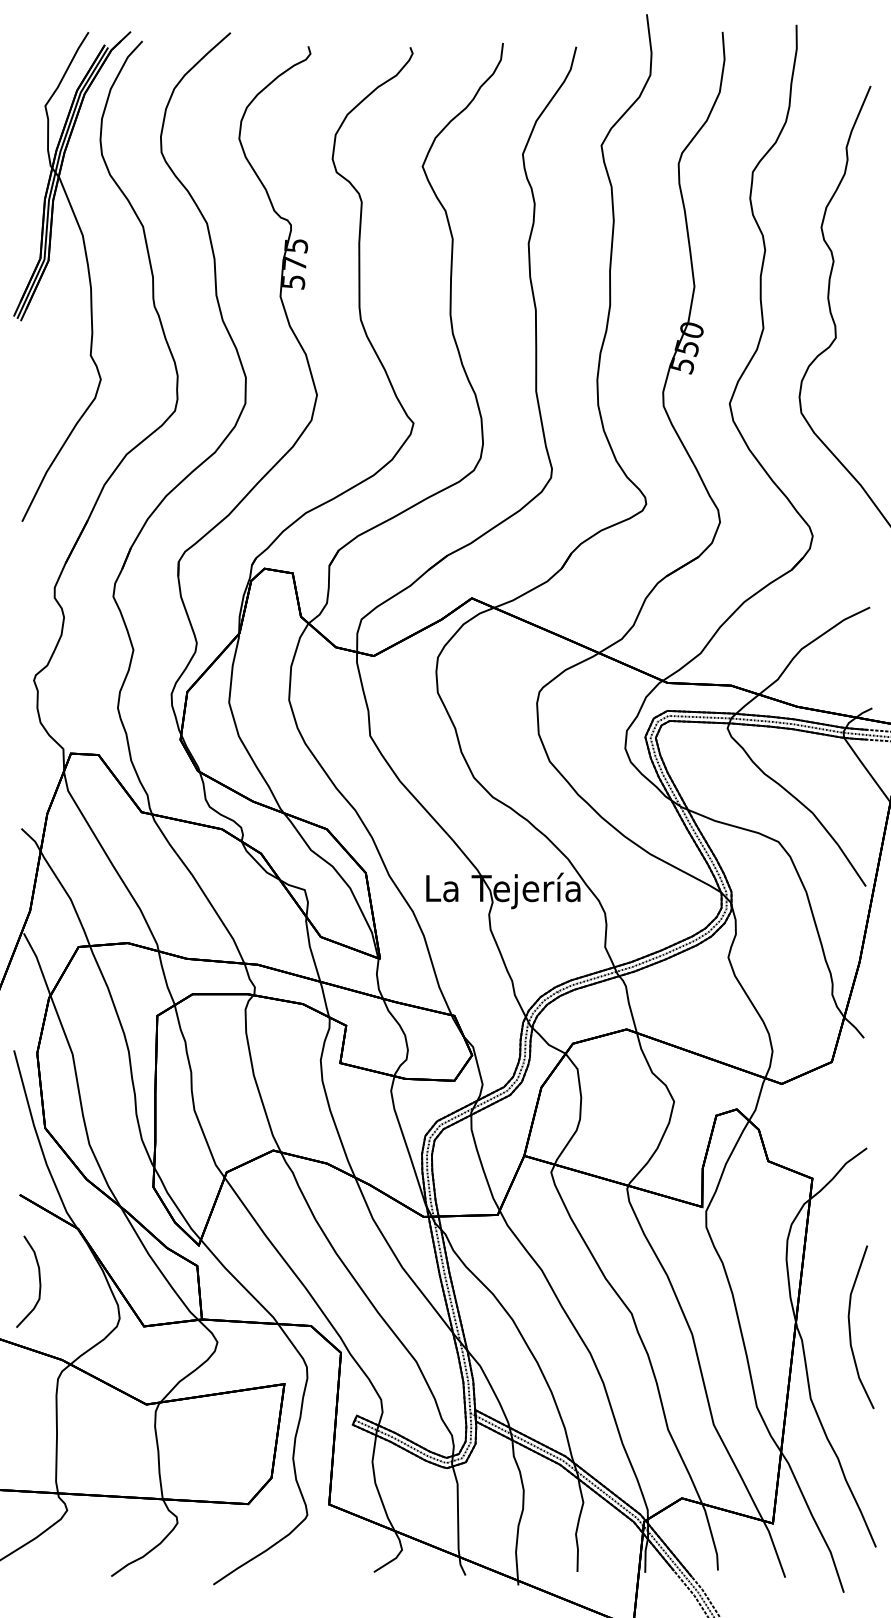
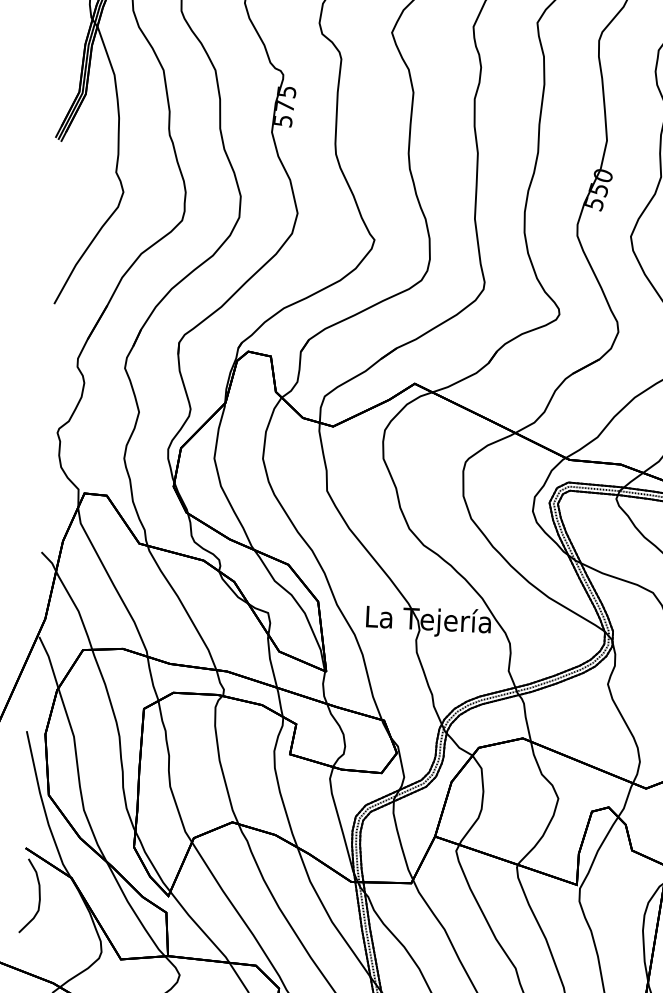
curve: (39, 1281) -> (39, 896), moved

